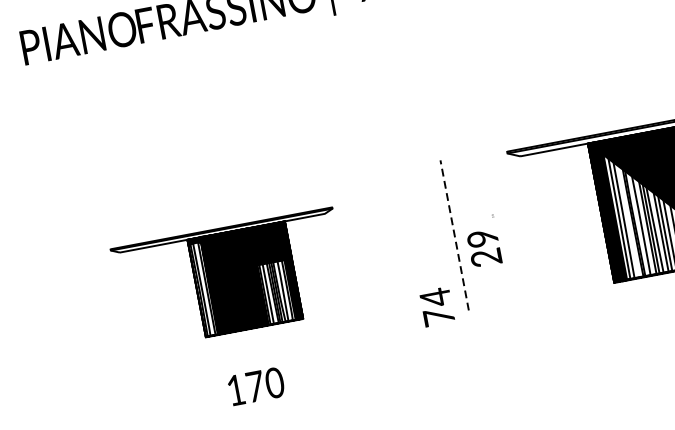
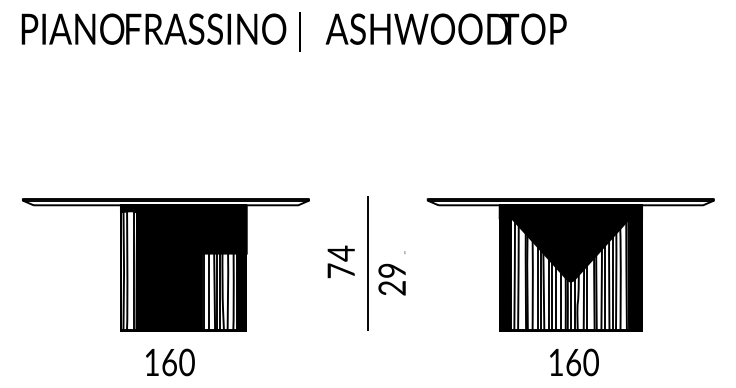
line: (454, 235) -> (368, 263), dashed -> solid
part: (230, 279) -> (165, 264), size x1.43
text: (436, 306) -> (340, 261), moved
text: (255, 386) -> (169, 362), 170 -> 160

